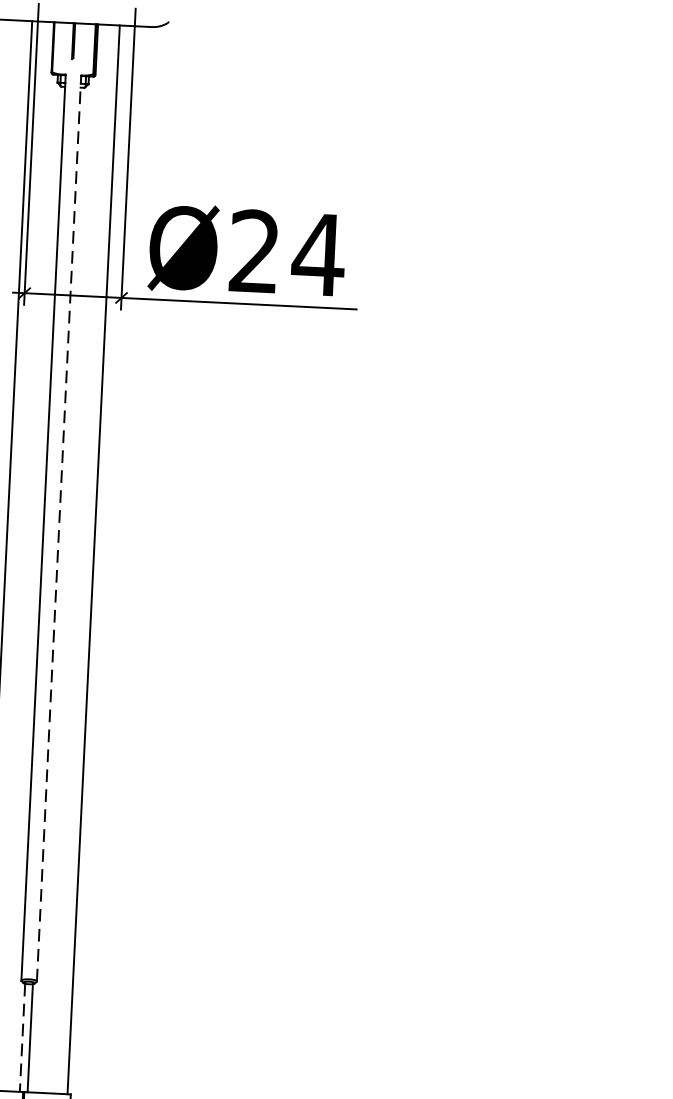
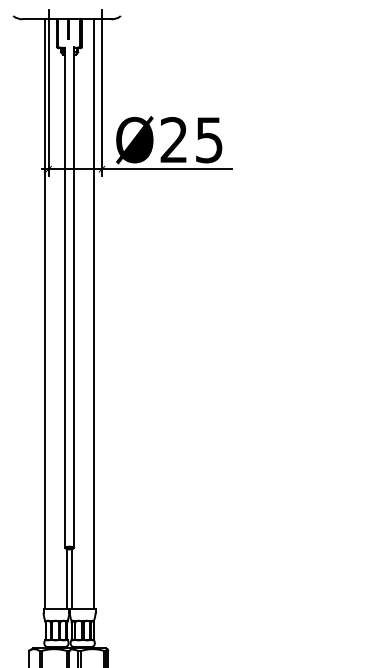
text: (317, 255) -> (208, 140), Ø24 -> Ø25
line: (58, 527) -> (73, 297), dashed -> solid
line: (22, 1038) -> (67, 579), dashed -> solid

